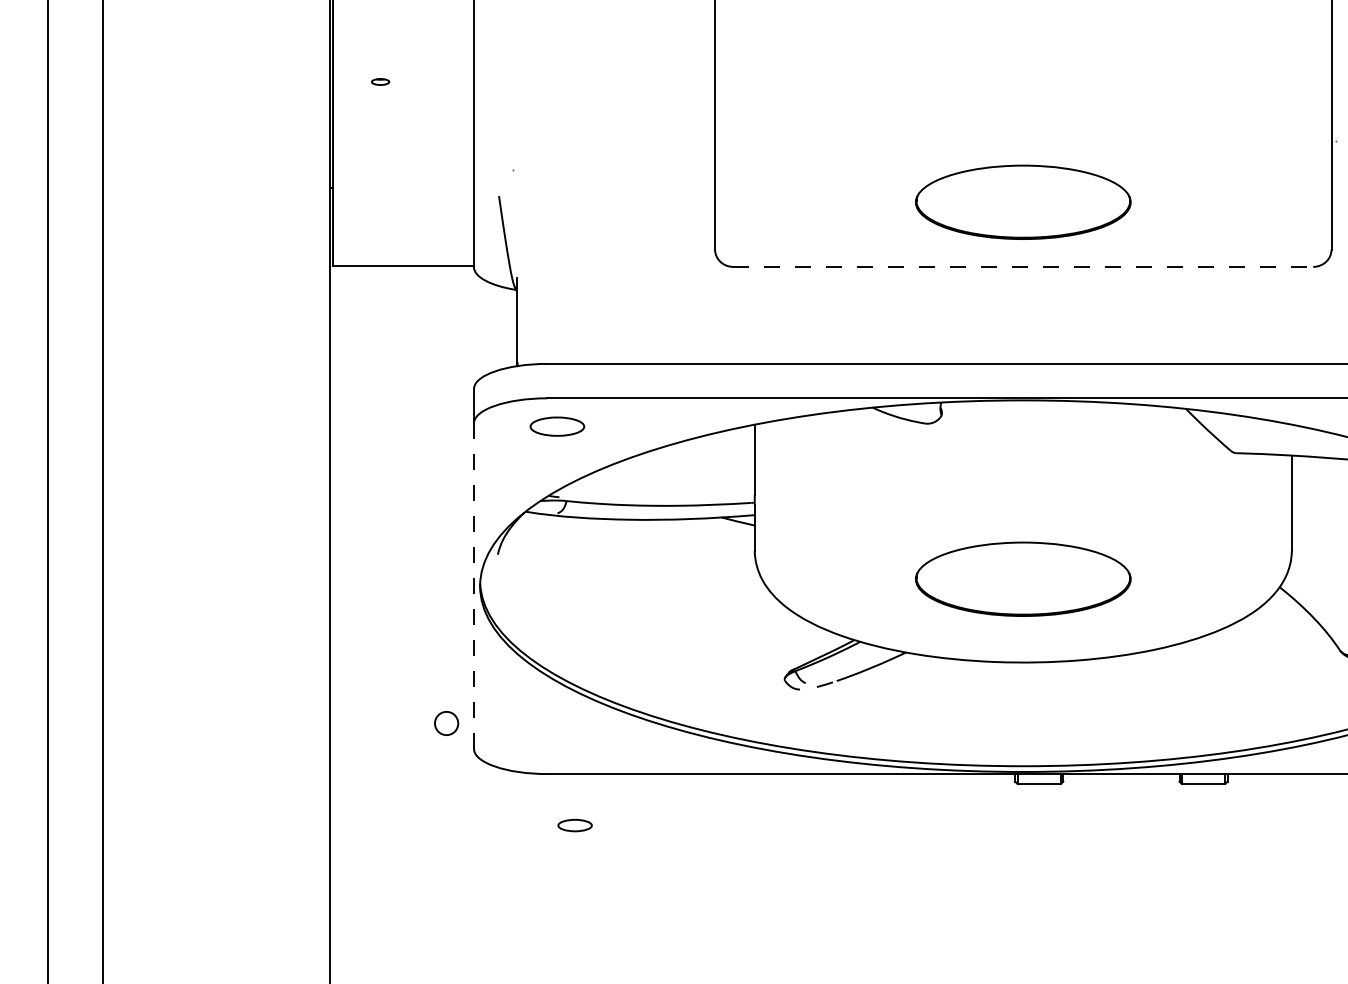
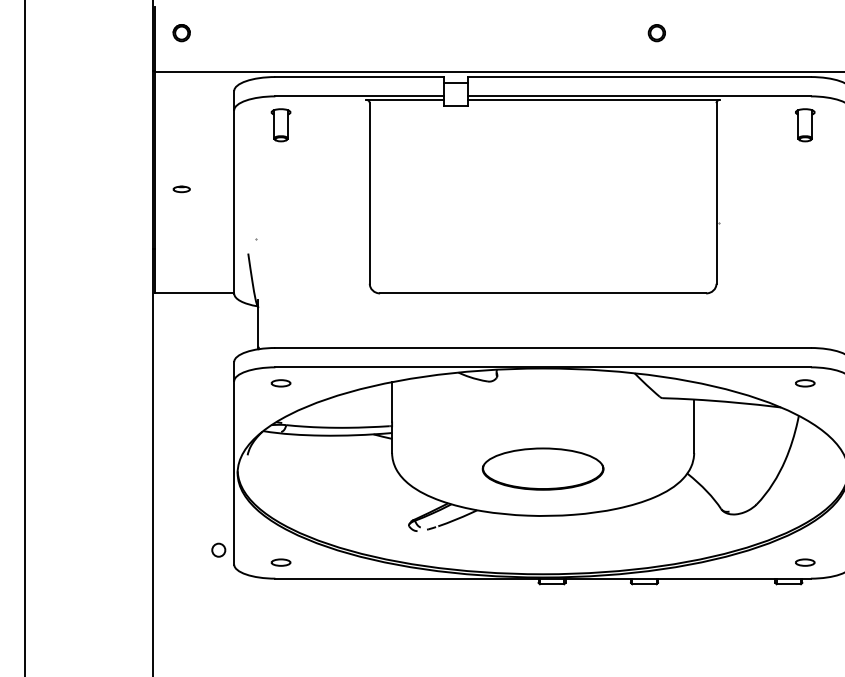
part: (380, 82) -> (181, 189), size x1.67
part: (1022, 201) -> (542, 256), removed
line: (1023, 267) -> (543, 293), dashed -> solid
part: (556, 427) -> (280, 383), size x0.62
line: (474, 587) -> (234, 473), dashed -> solid
part: (574, 825) -> (280, 562), moved

